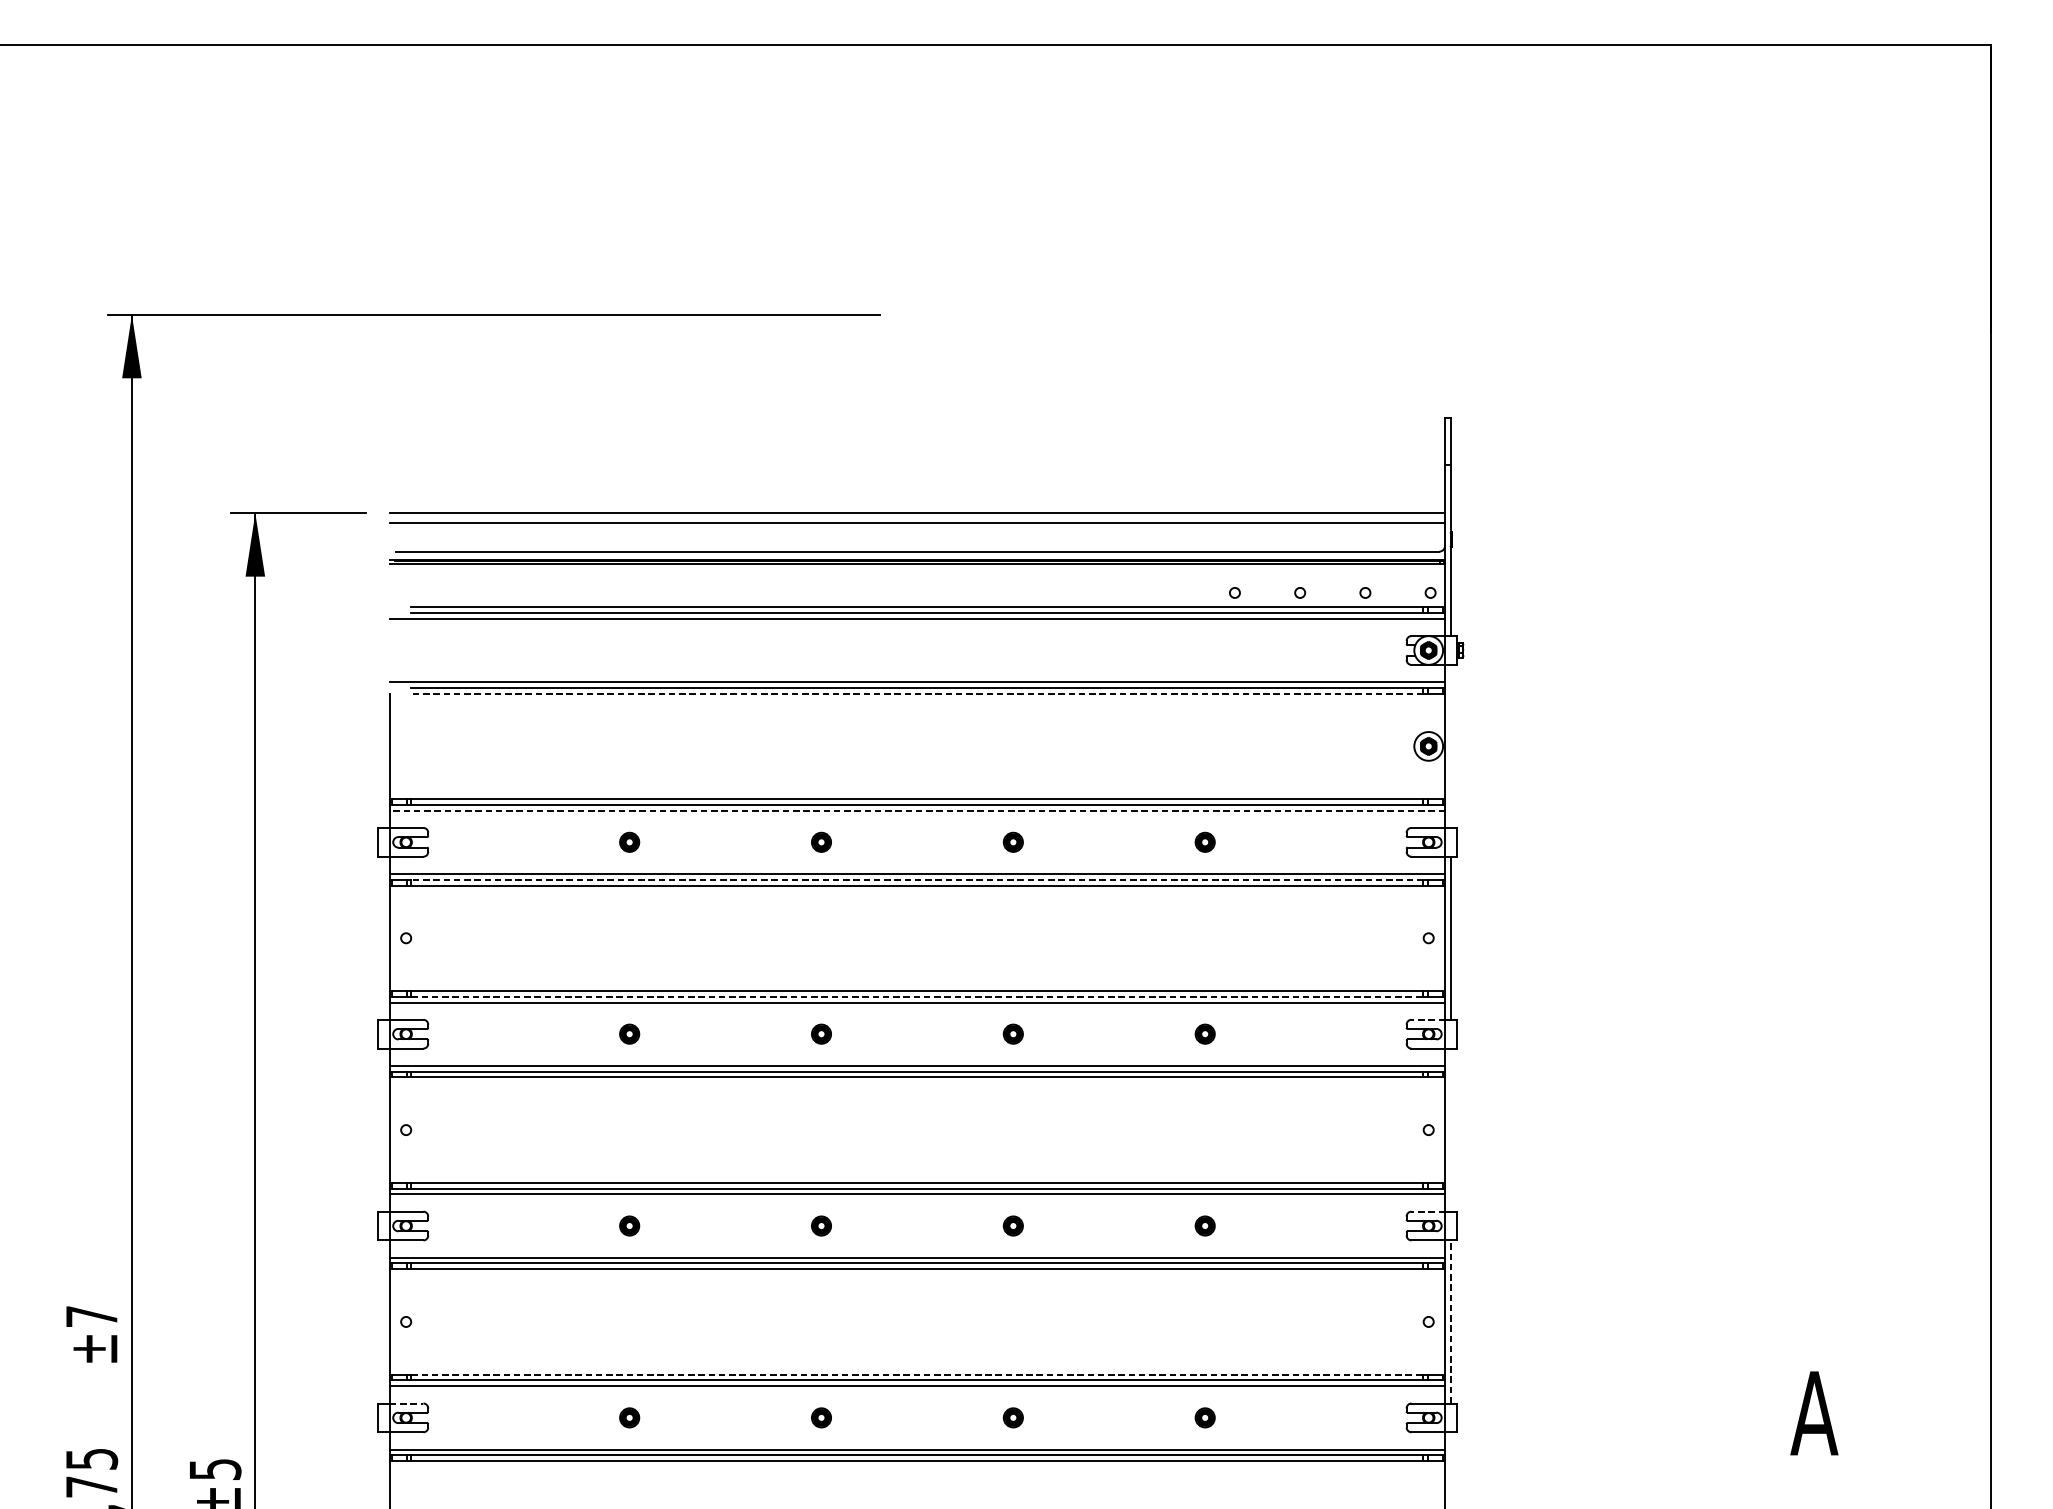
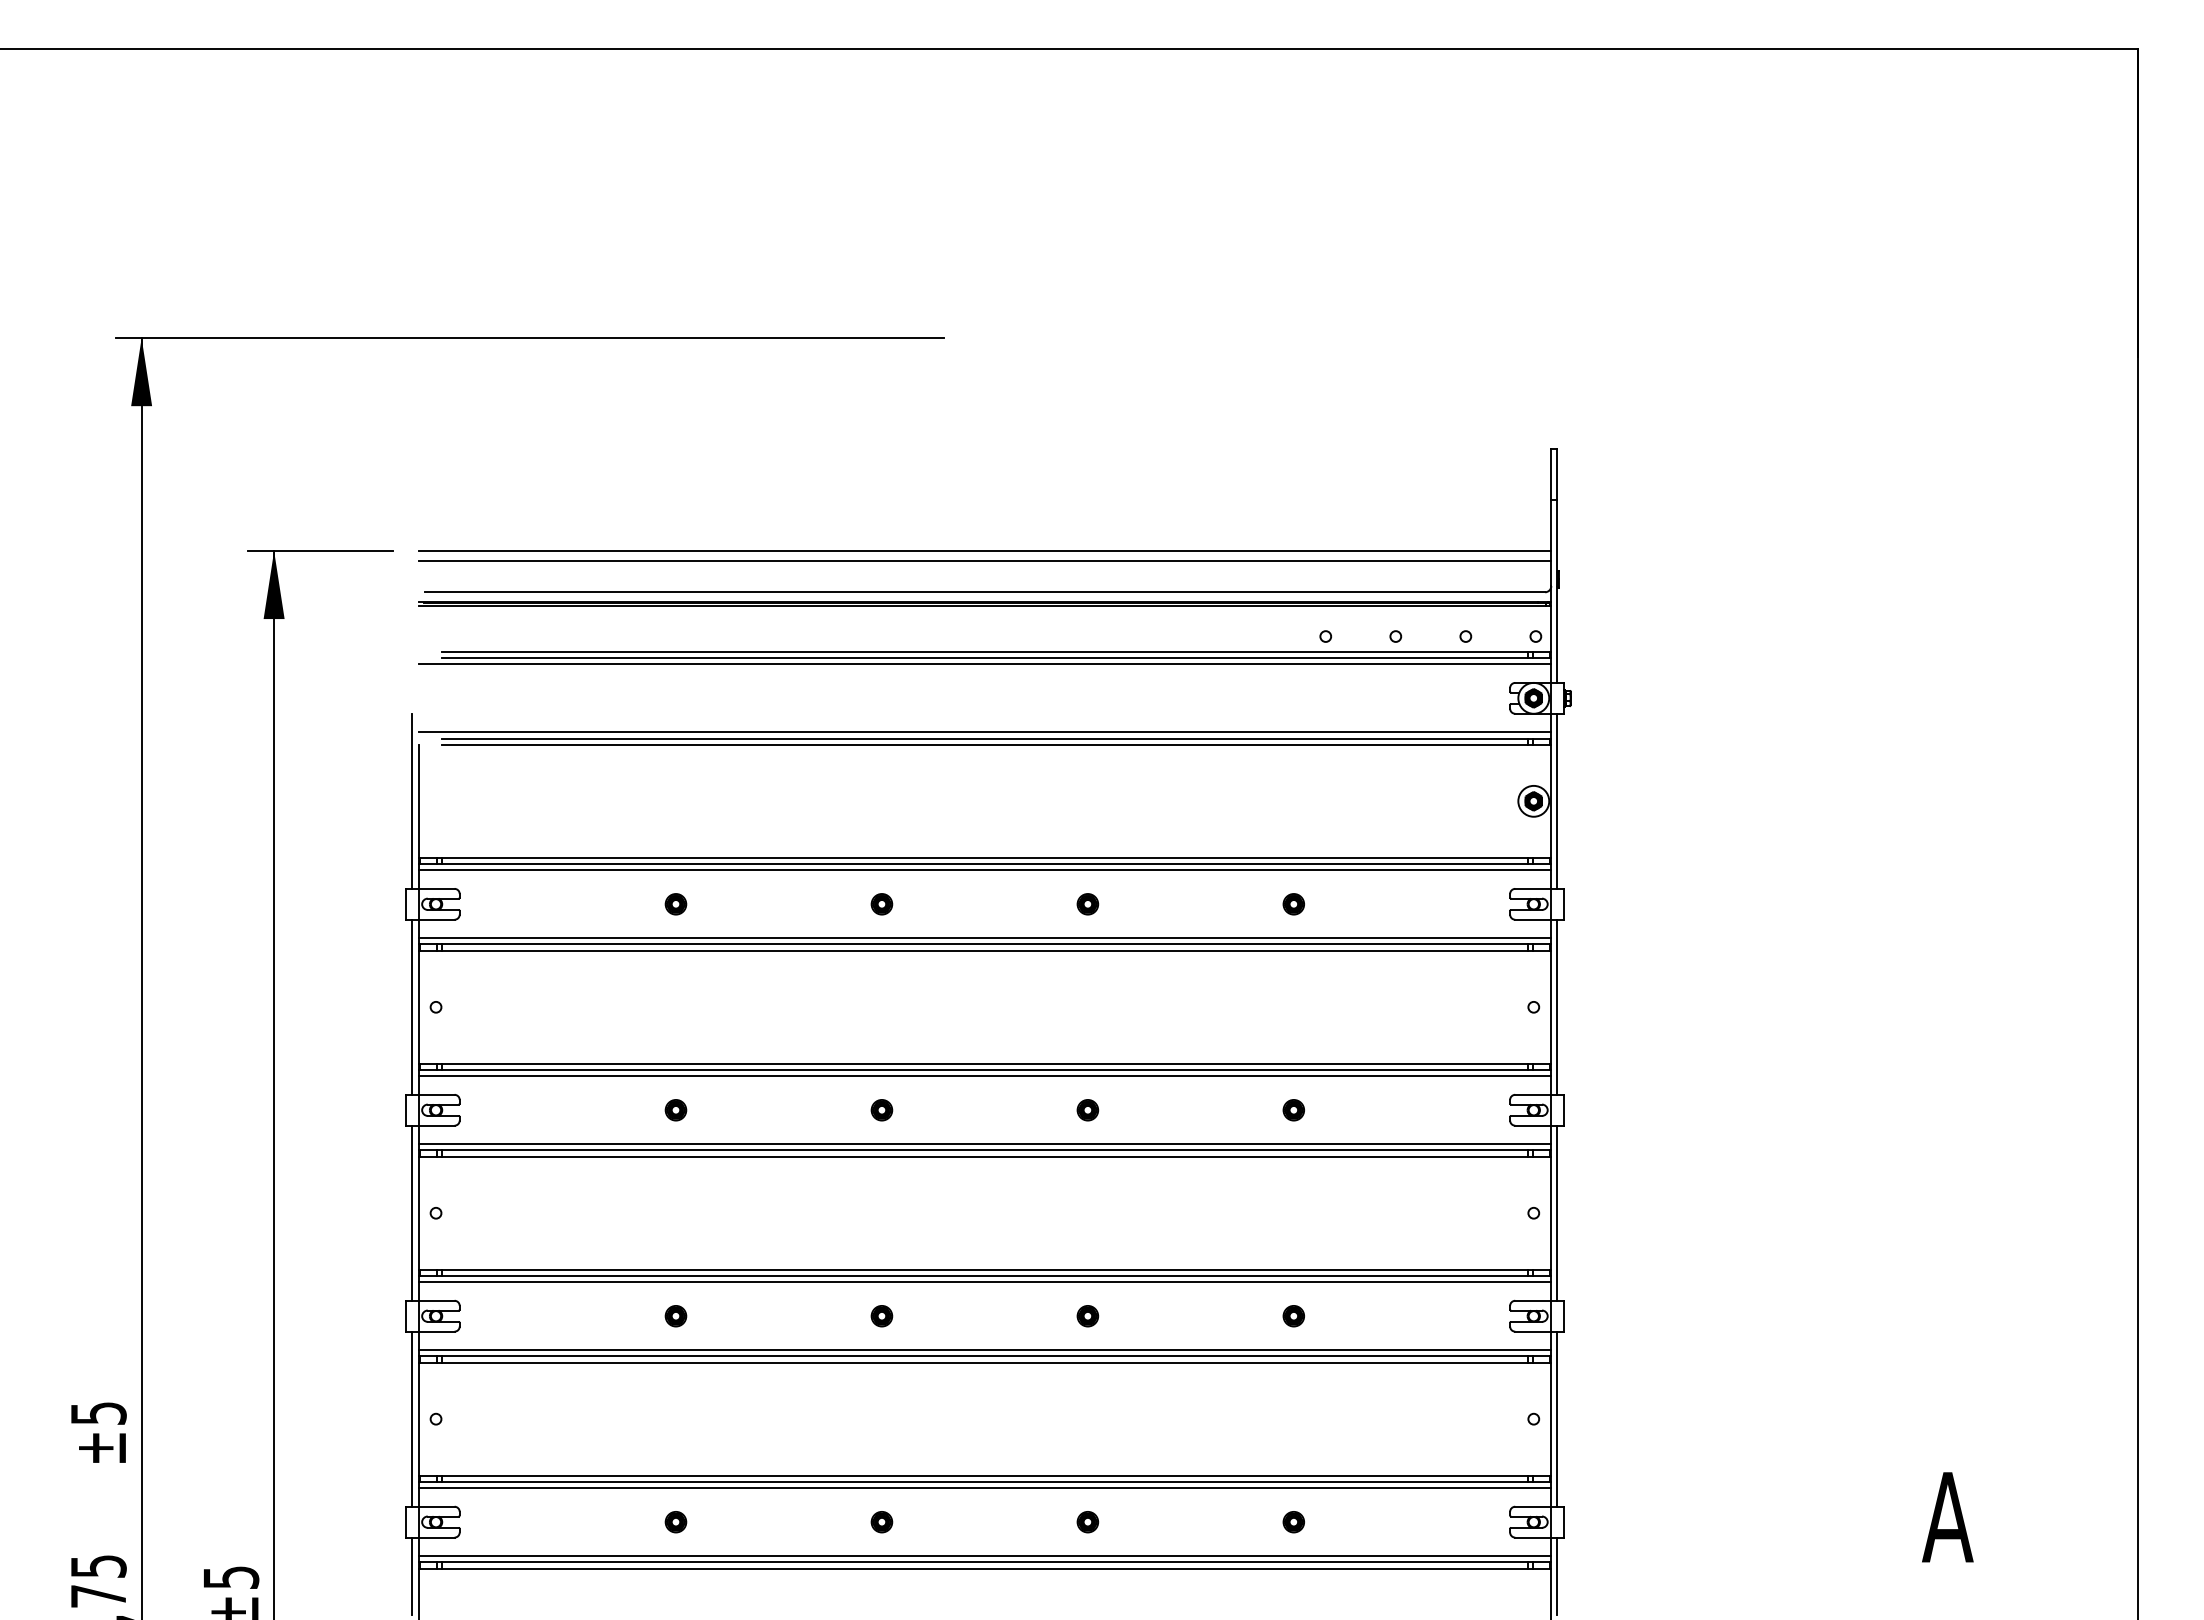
line: (917, 693) -> (984, 744), dashed -> solid
line: (384, 745) -> (412, 800), added
line: (1450, 745) -> (1557, 800), added
line: (917, 810) -> (984, 870), dashed -> solid
line: (917, 879) -> (984, 944), dashed -> solid
line: (384, 937) -> (412, 1006), added
line: (917, 997) -> (985, 1070), dashed -> solid
line: (1427, 1019) -> (1532, 1094), dashed -> solid
line: (384, 1129) -> (412, 1212), added
line: (1450, 1129) -> (1557, 1212), added
line: (1427, 1211) -> (1532, 1300), dashed -> solid
text: (91, 1316) -> (98, 1413), ±7 -> ±5
line: (384, 1321) -> (412, 1418), added
line: (1450, 1322) -> (1557, 1419), dashed -> solid
line: (917, 1374) -> (985, 1475), dashed -> solid
line: (407, 1403) -> (437, 1506), dashed -> solid
line: (384, 1467) -> (412, 1575), added
line: (1450, 1467) -> (1557, 1575), added

